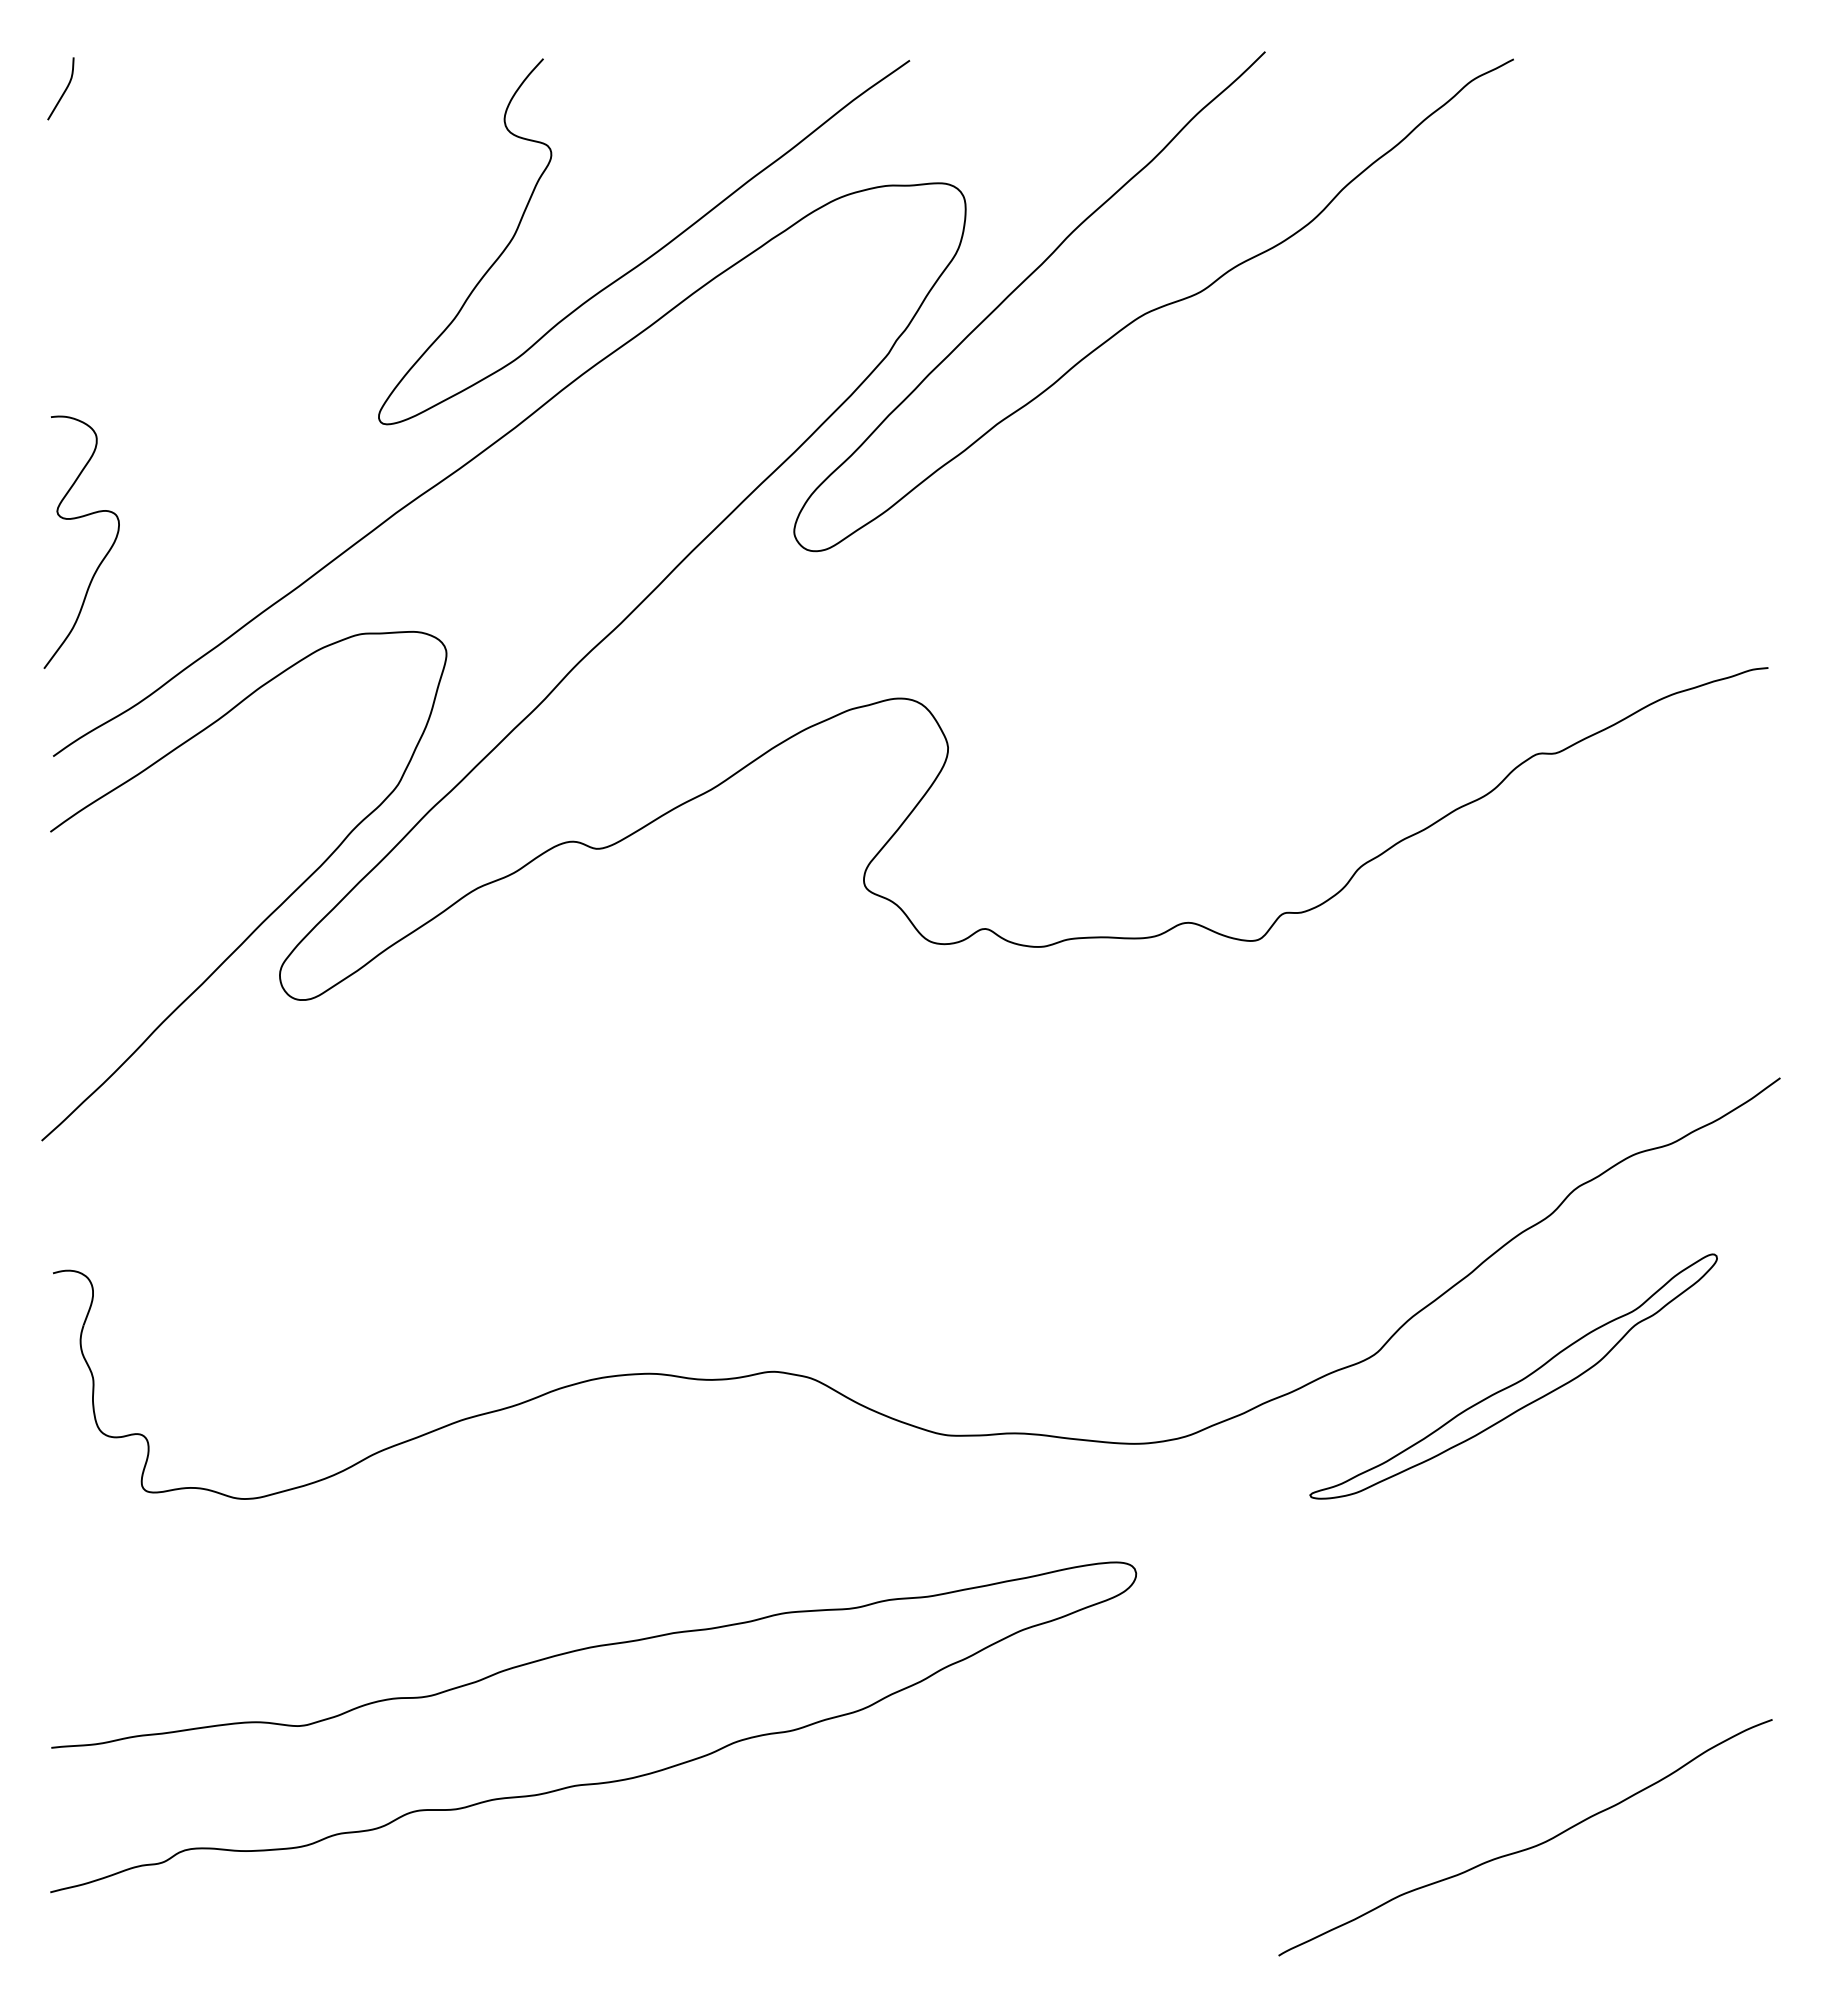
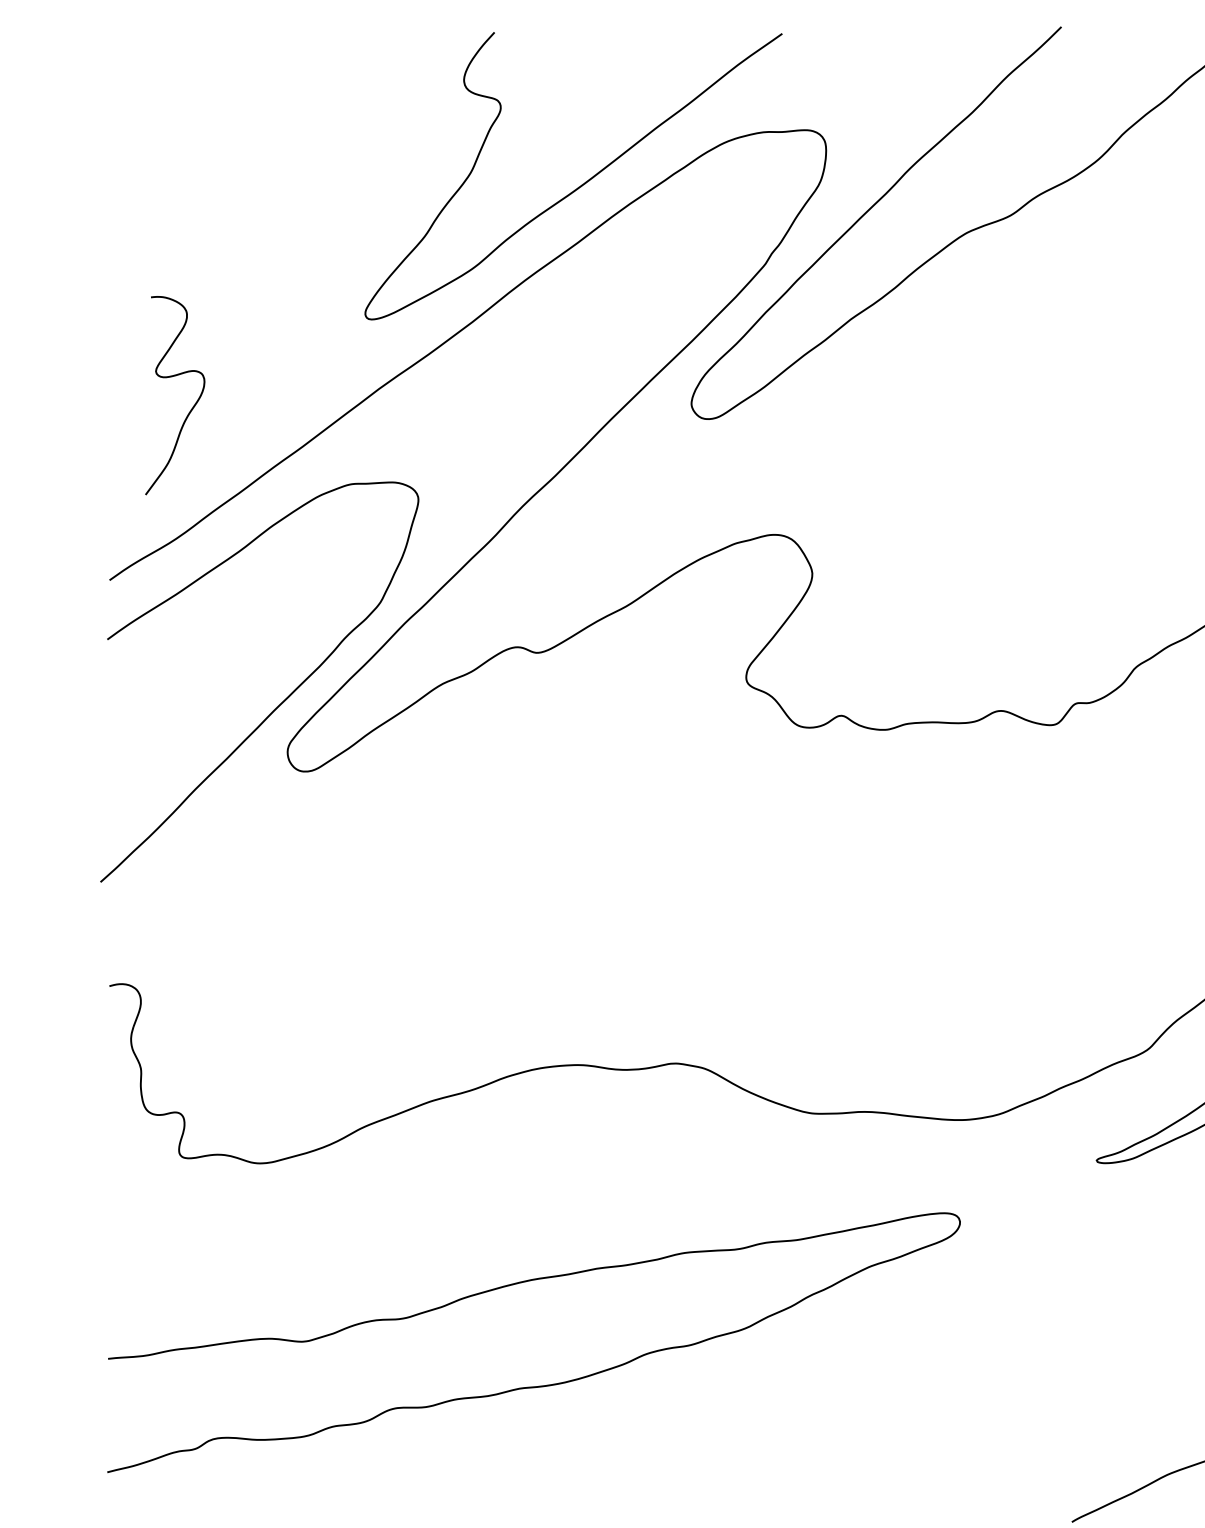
curve: (63, 91) -> (117, 58), removed
curve: (79, 518) -> (173, 376), moved

